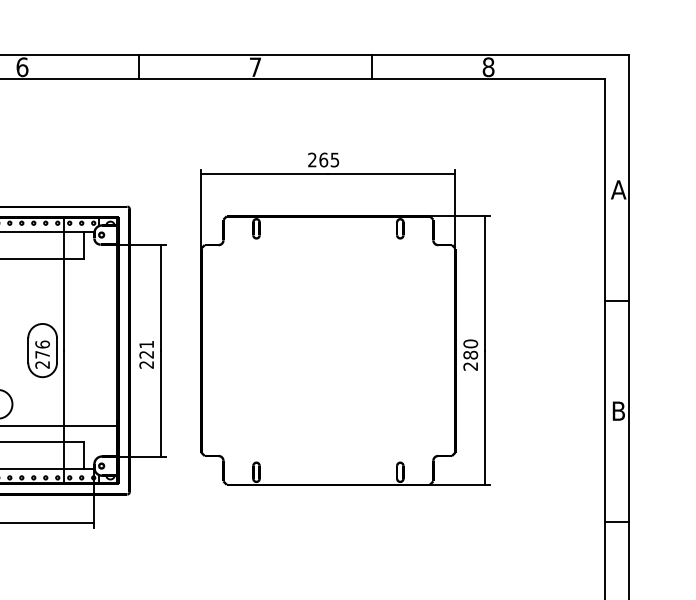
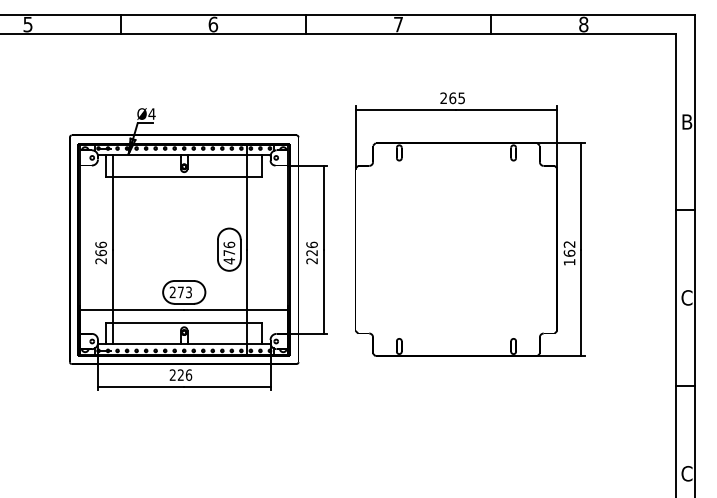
text: (619, 189) -> (687, 121), A -> B
text: (145, 344) -> (311, 244), 221 -> 226
text: (470, 354) -> (569, 252), 280 -> 162
text: (42, 364) -> (229, 260), 276 -> 476
text: (617, 410) -> (686, 297), B -> C

